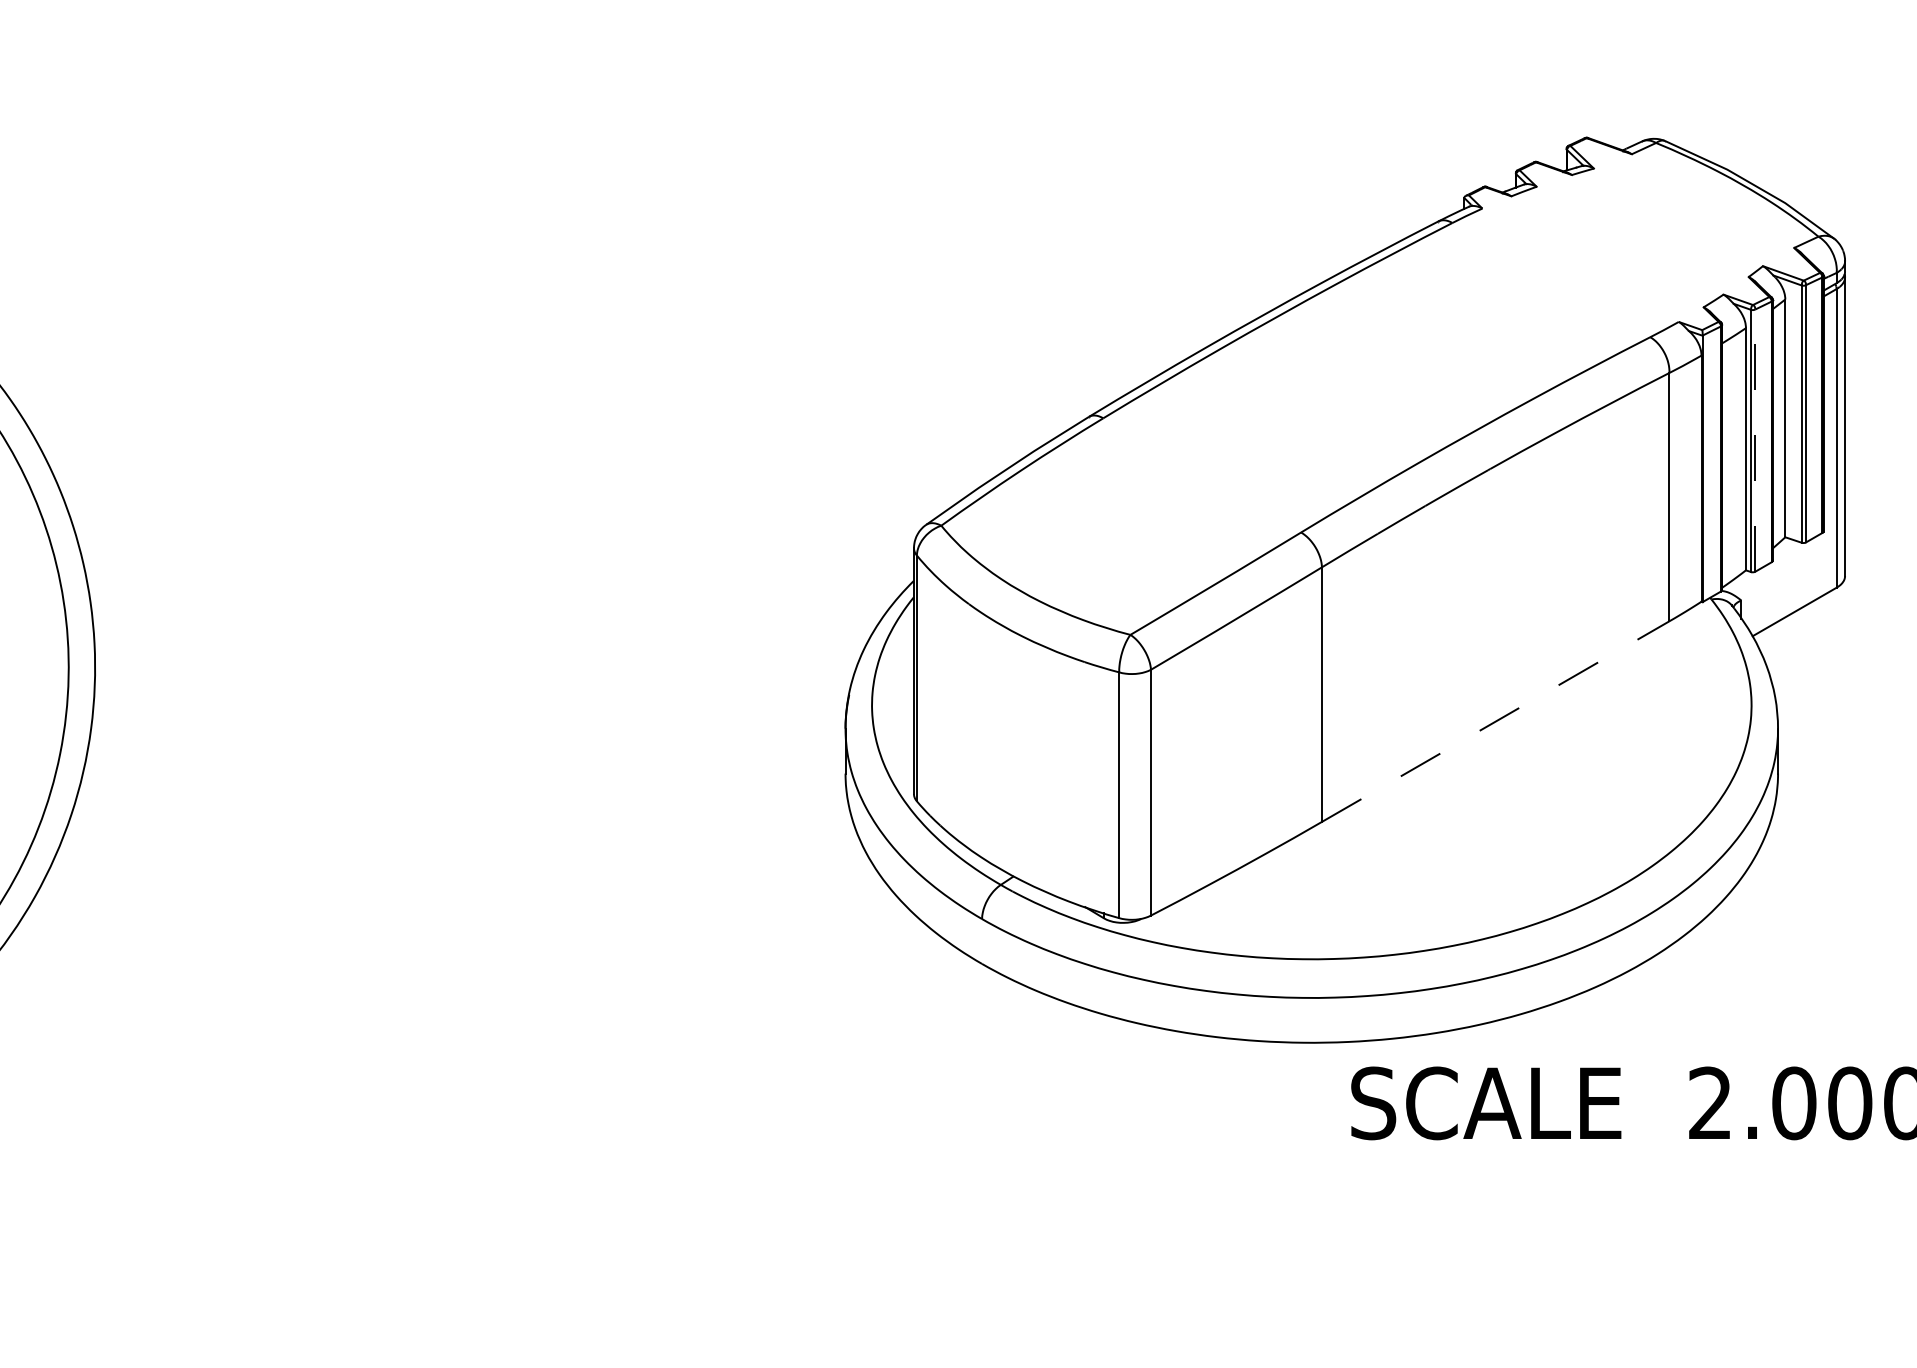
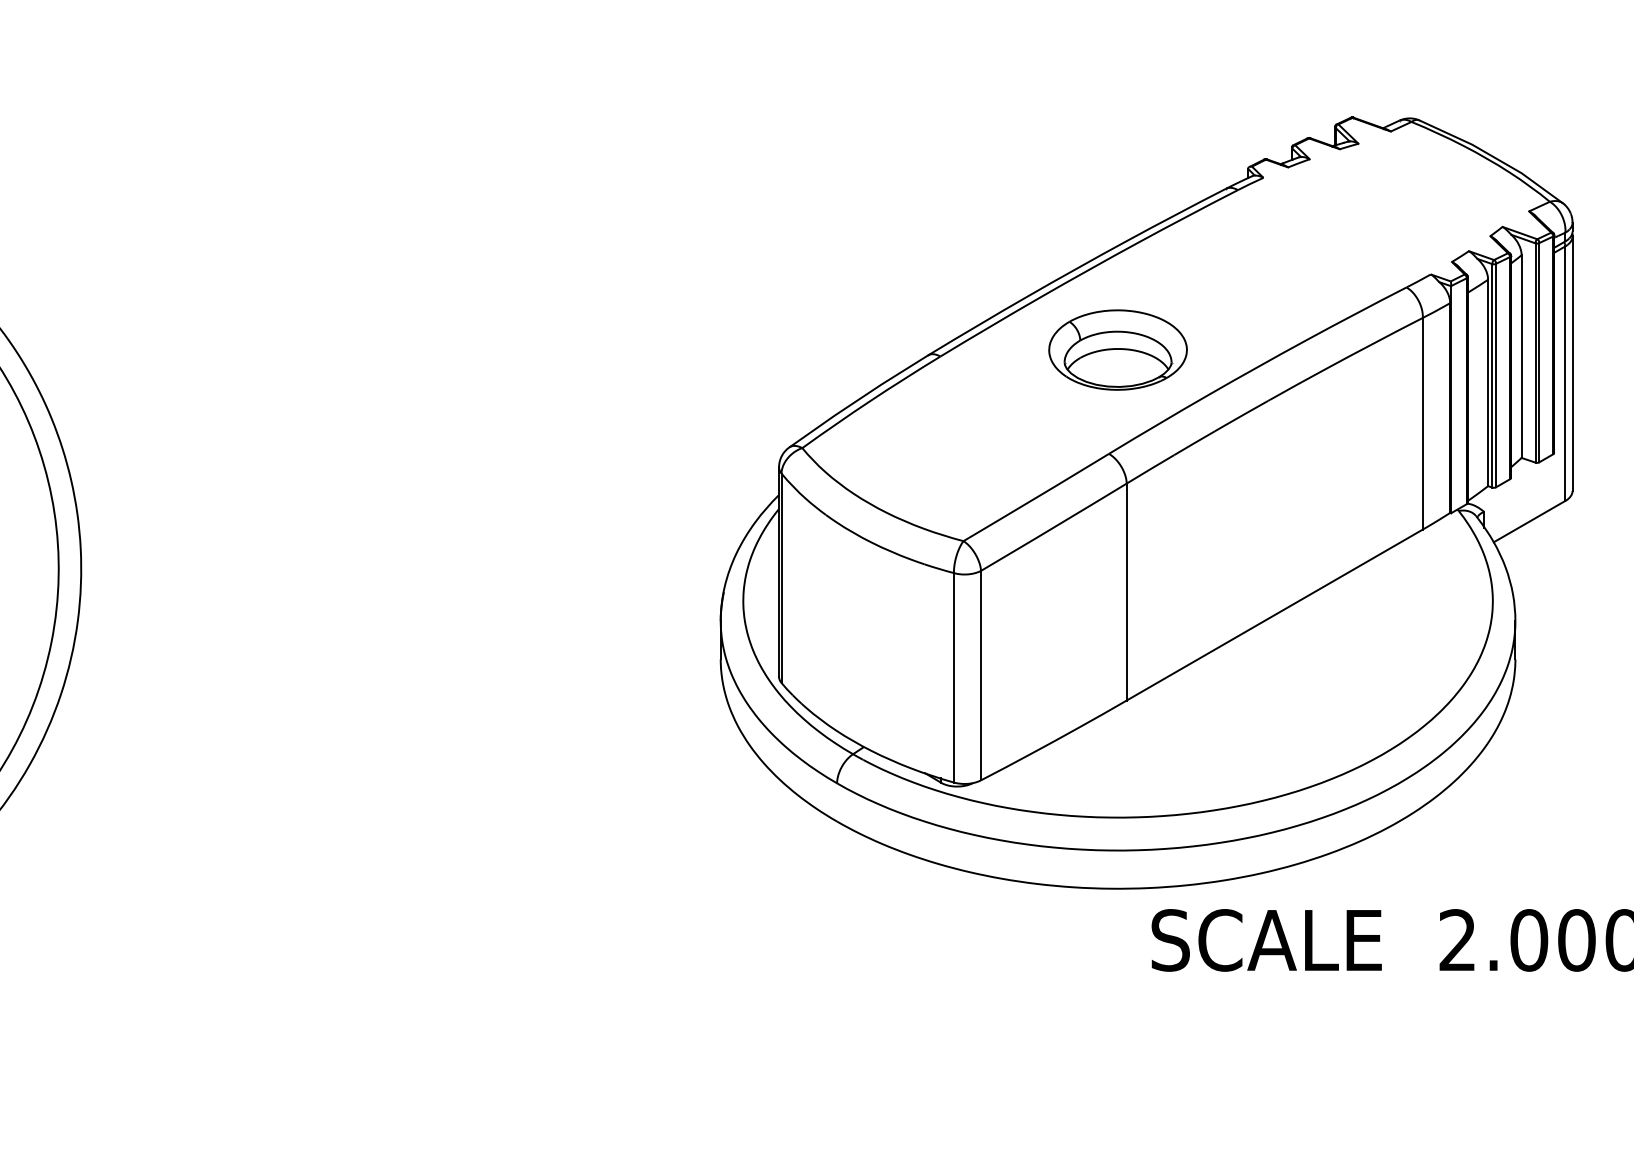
part: (1311, 410) -> (1117, 349), added
line: (1755, 440) -> (1496, 375), dashed -> solid
line: (1495, 721) -> (1274, 614), dashed -> solid

